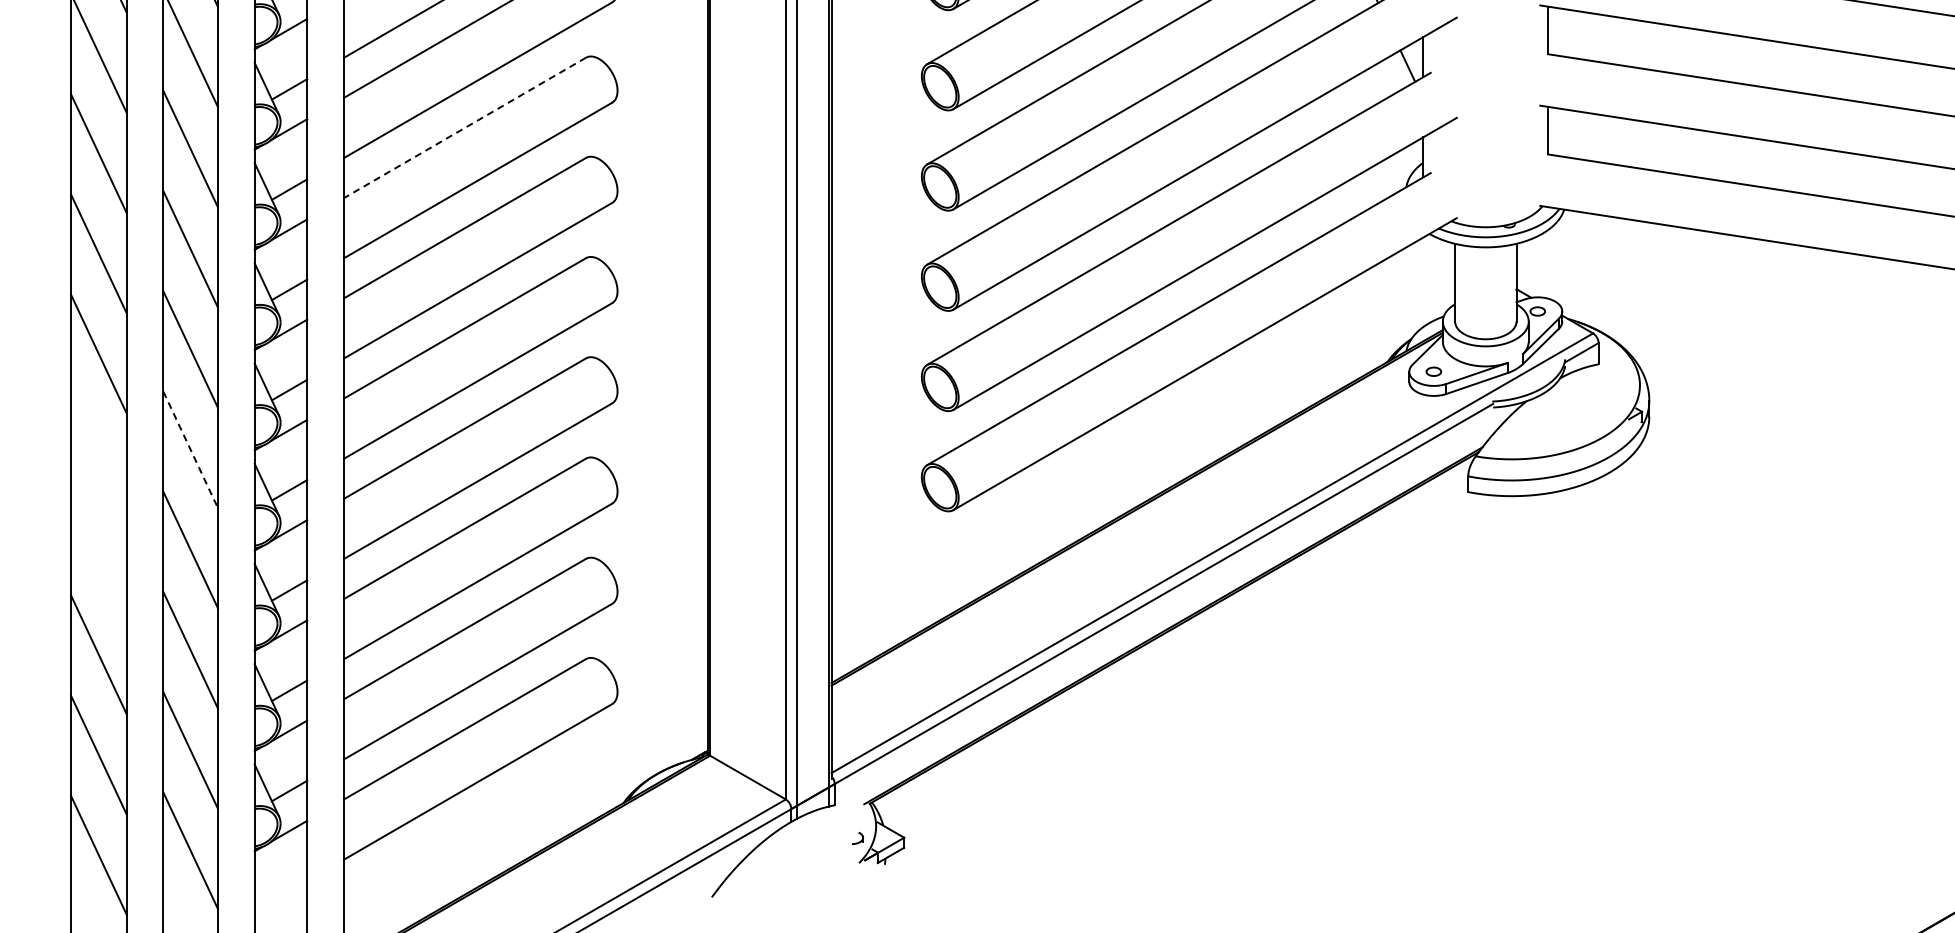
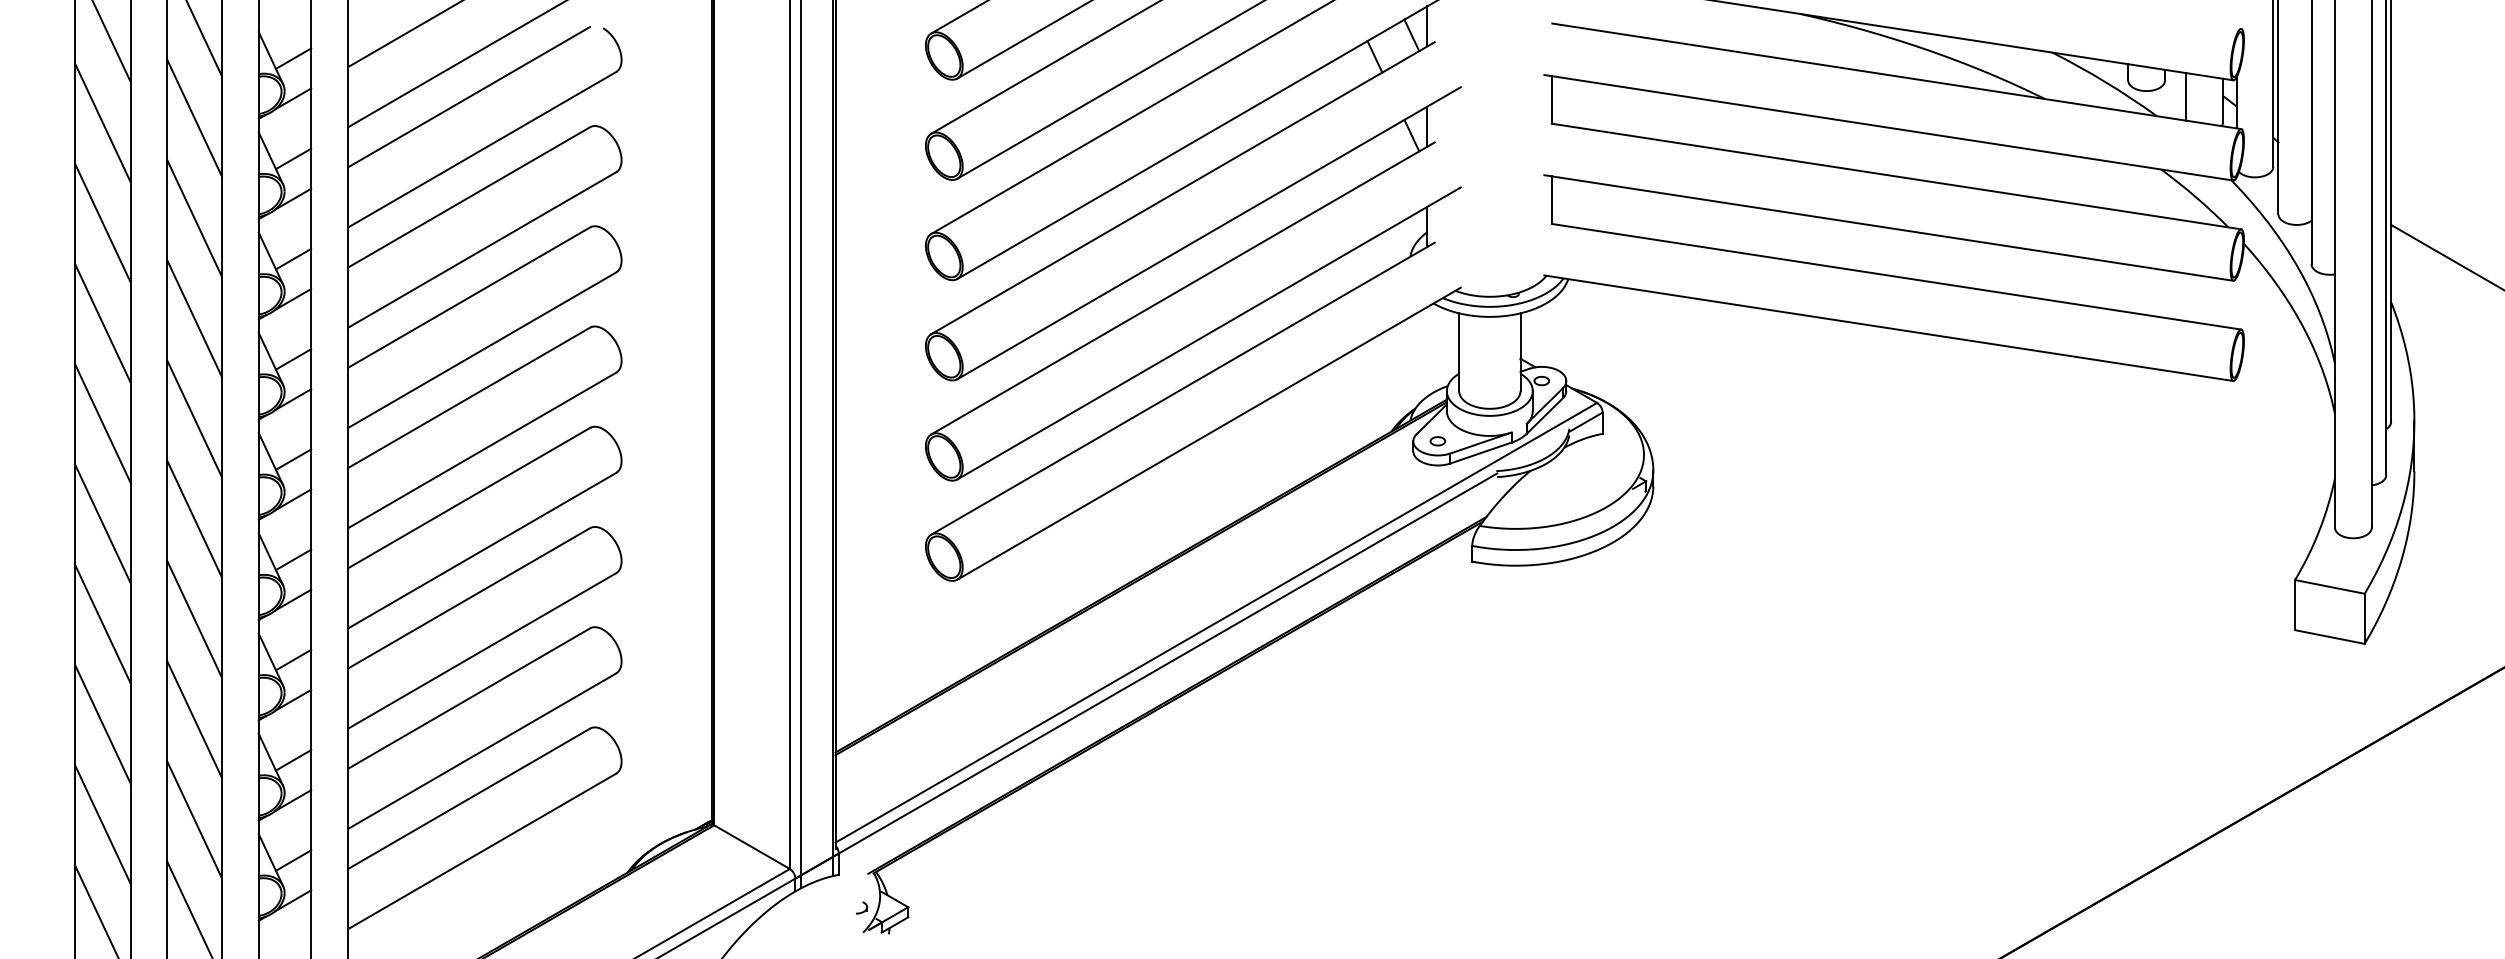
line: (465, 127) -> (469, 197), dashed -> solid
line: (190, 449) -> (194, 519), dashed -> solid
line: (98, 453) -> (102, 523), added
line: (98, 553) -> (102, 623), added

